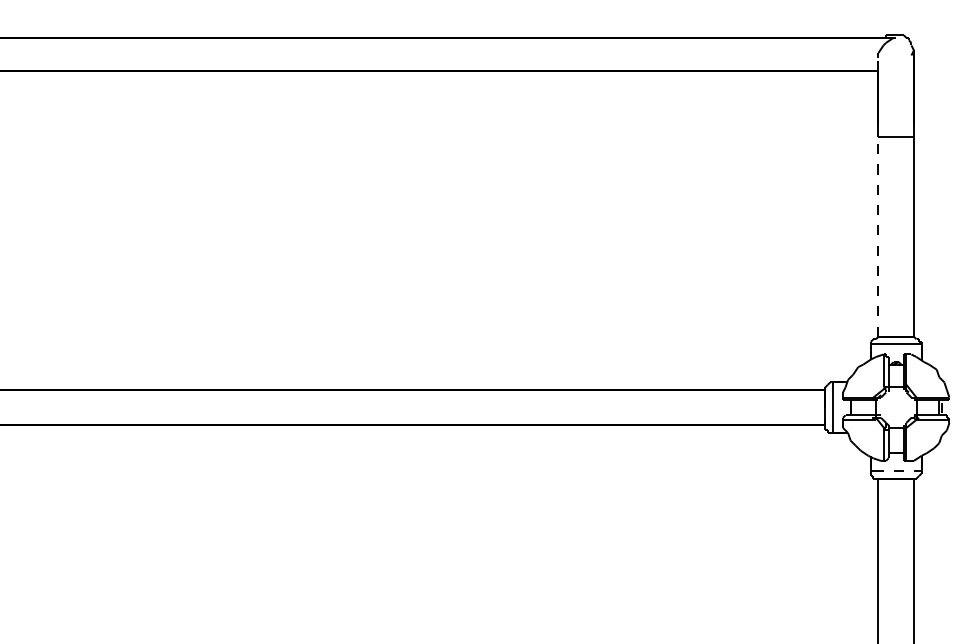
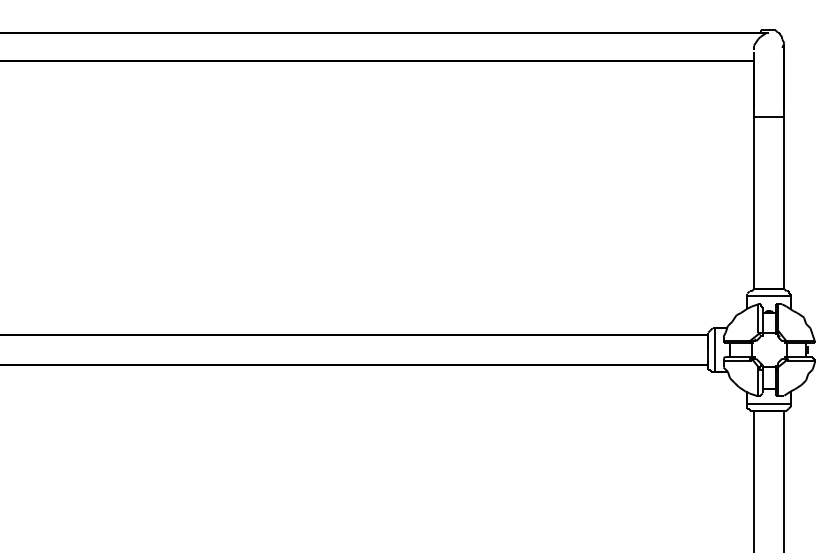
line: (878, 236) -> (753, 203), dashed -> solid
line: (897, 471) -> (770, 404), dashed -> solid

